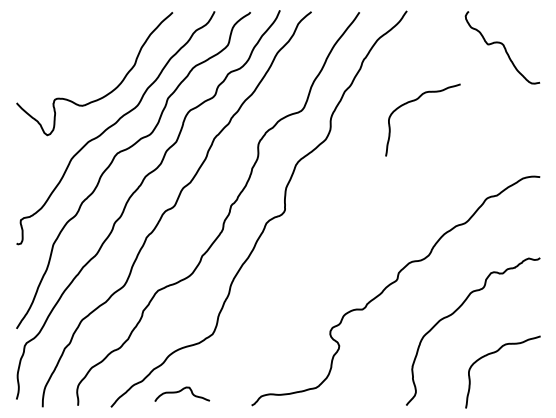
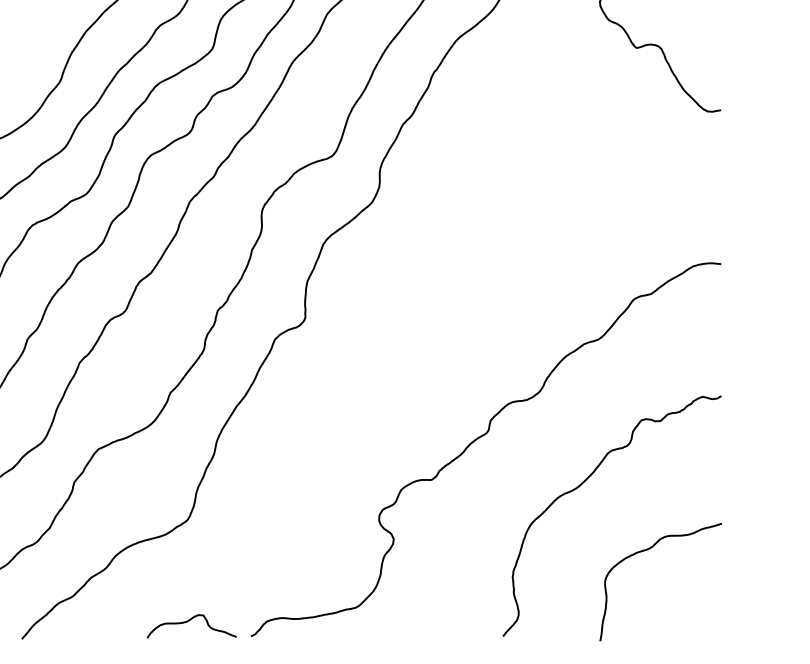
curve: (414, 101) -> (516, 140), removed
curve: (181, 391) -> (190, 621), moved

